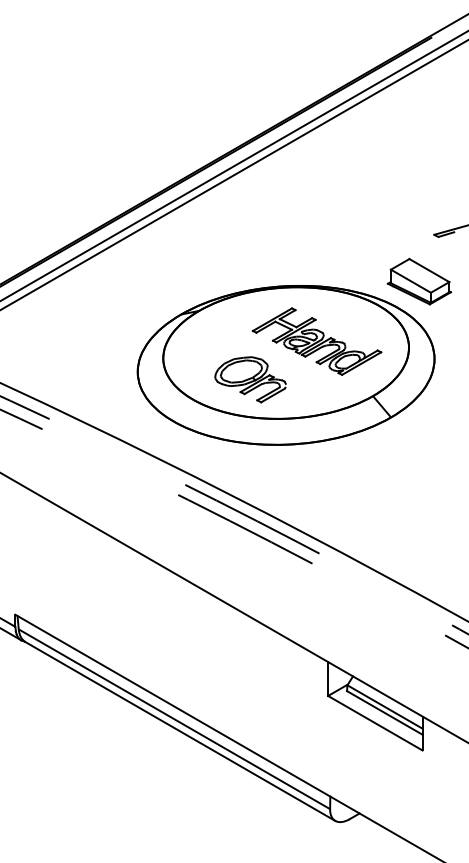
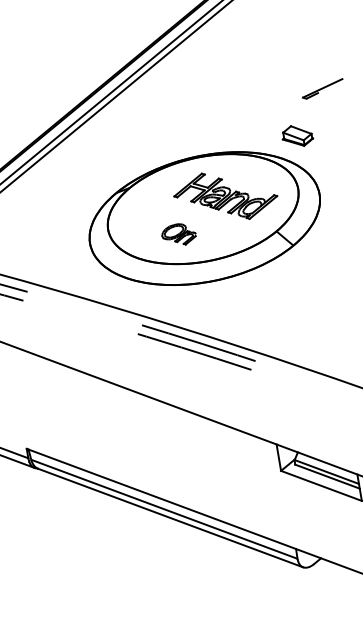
part: (418, 281) -> (296, 136), size x0.6
part: (250, 379) -> (178, 234), size x0.6

